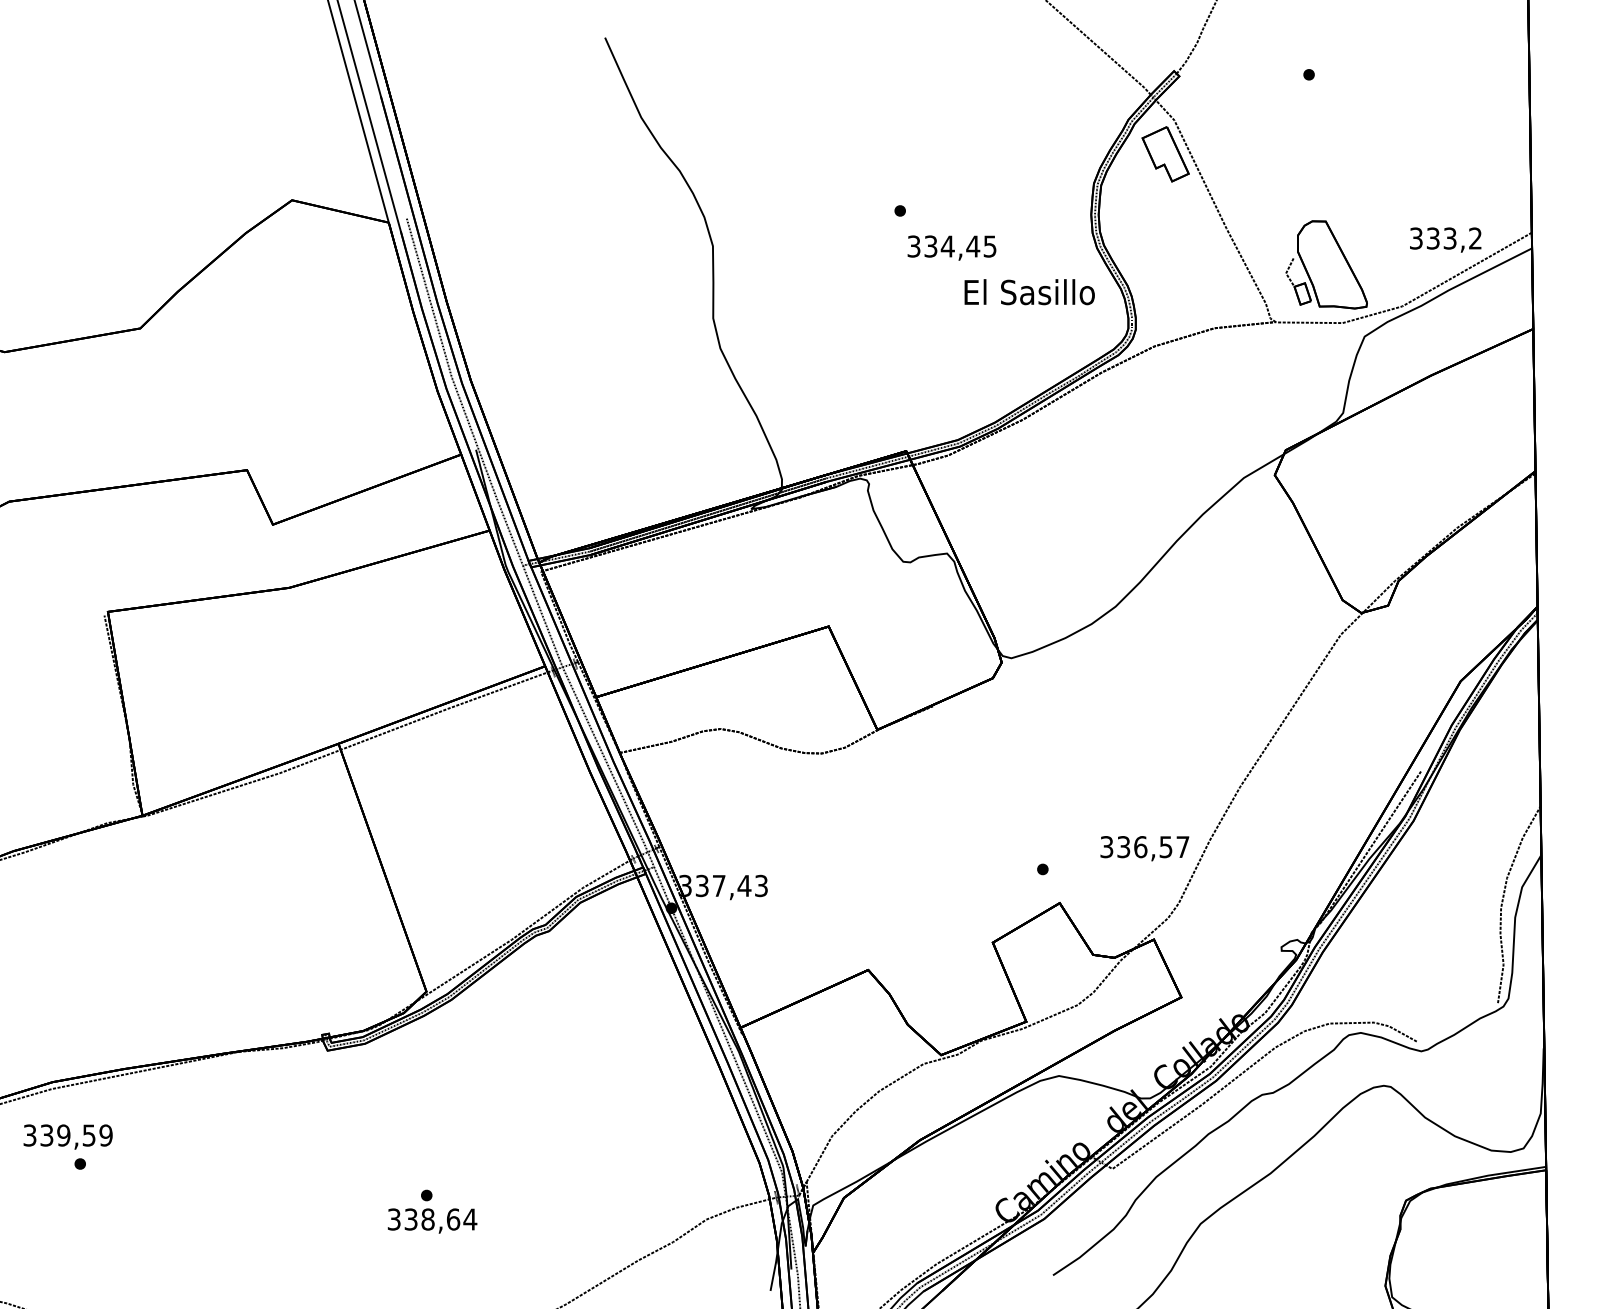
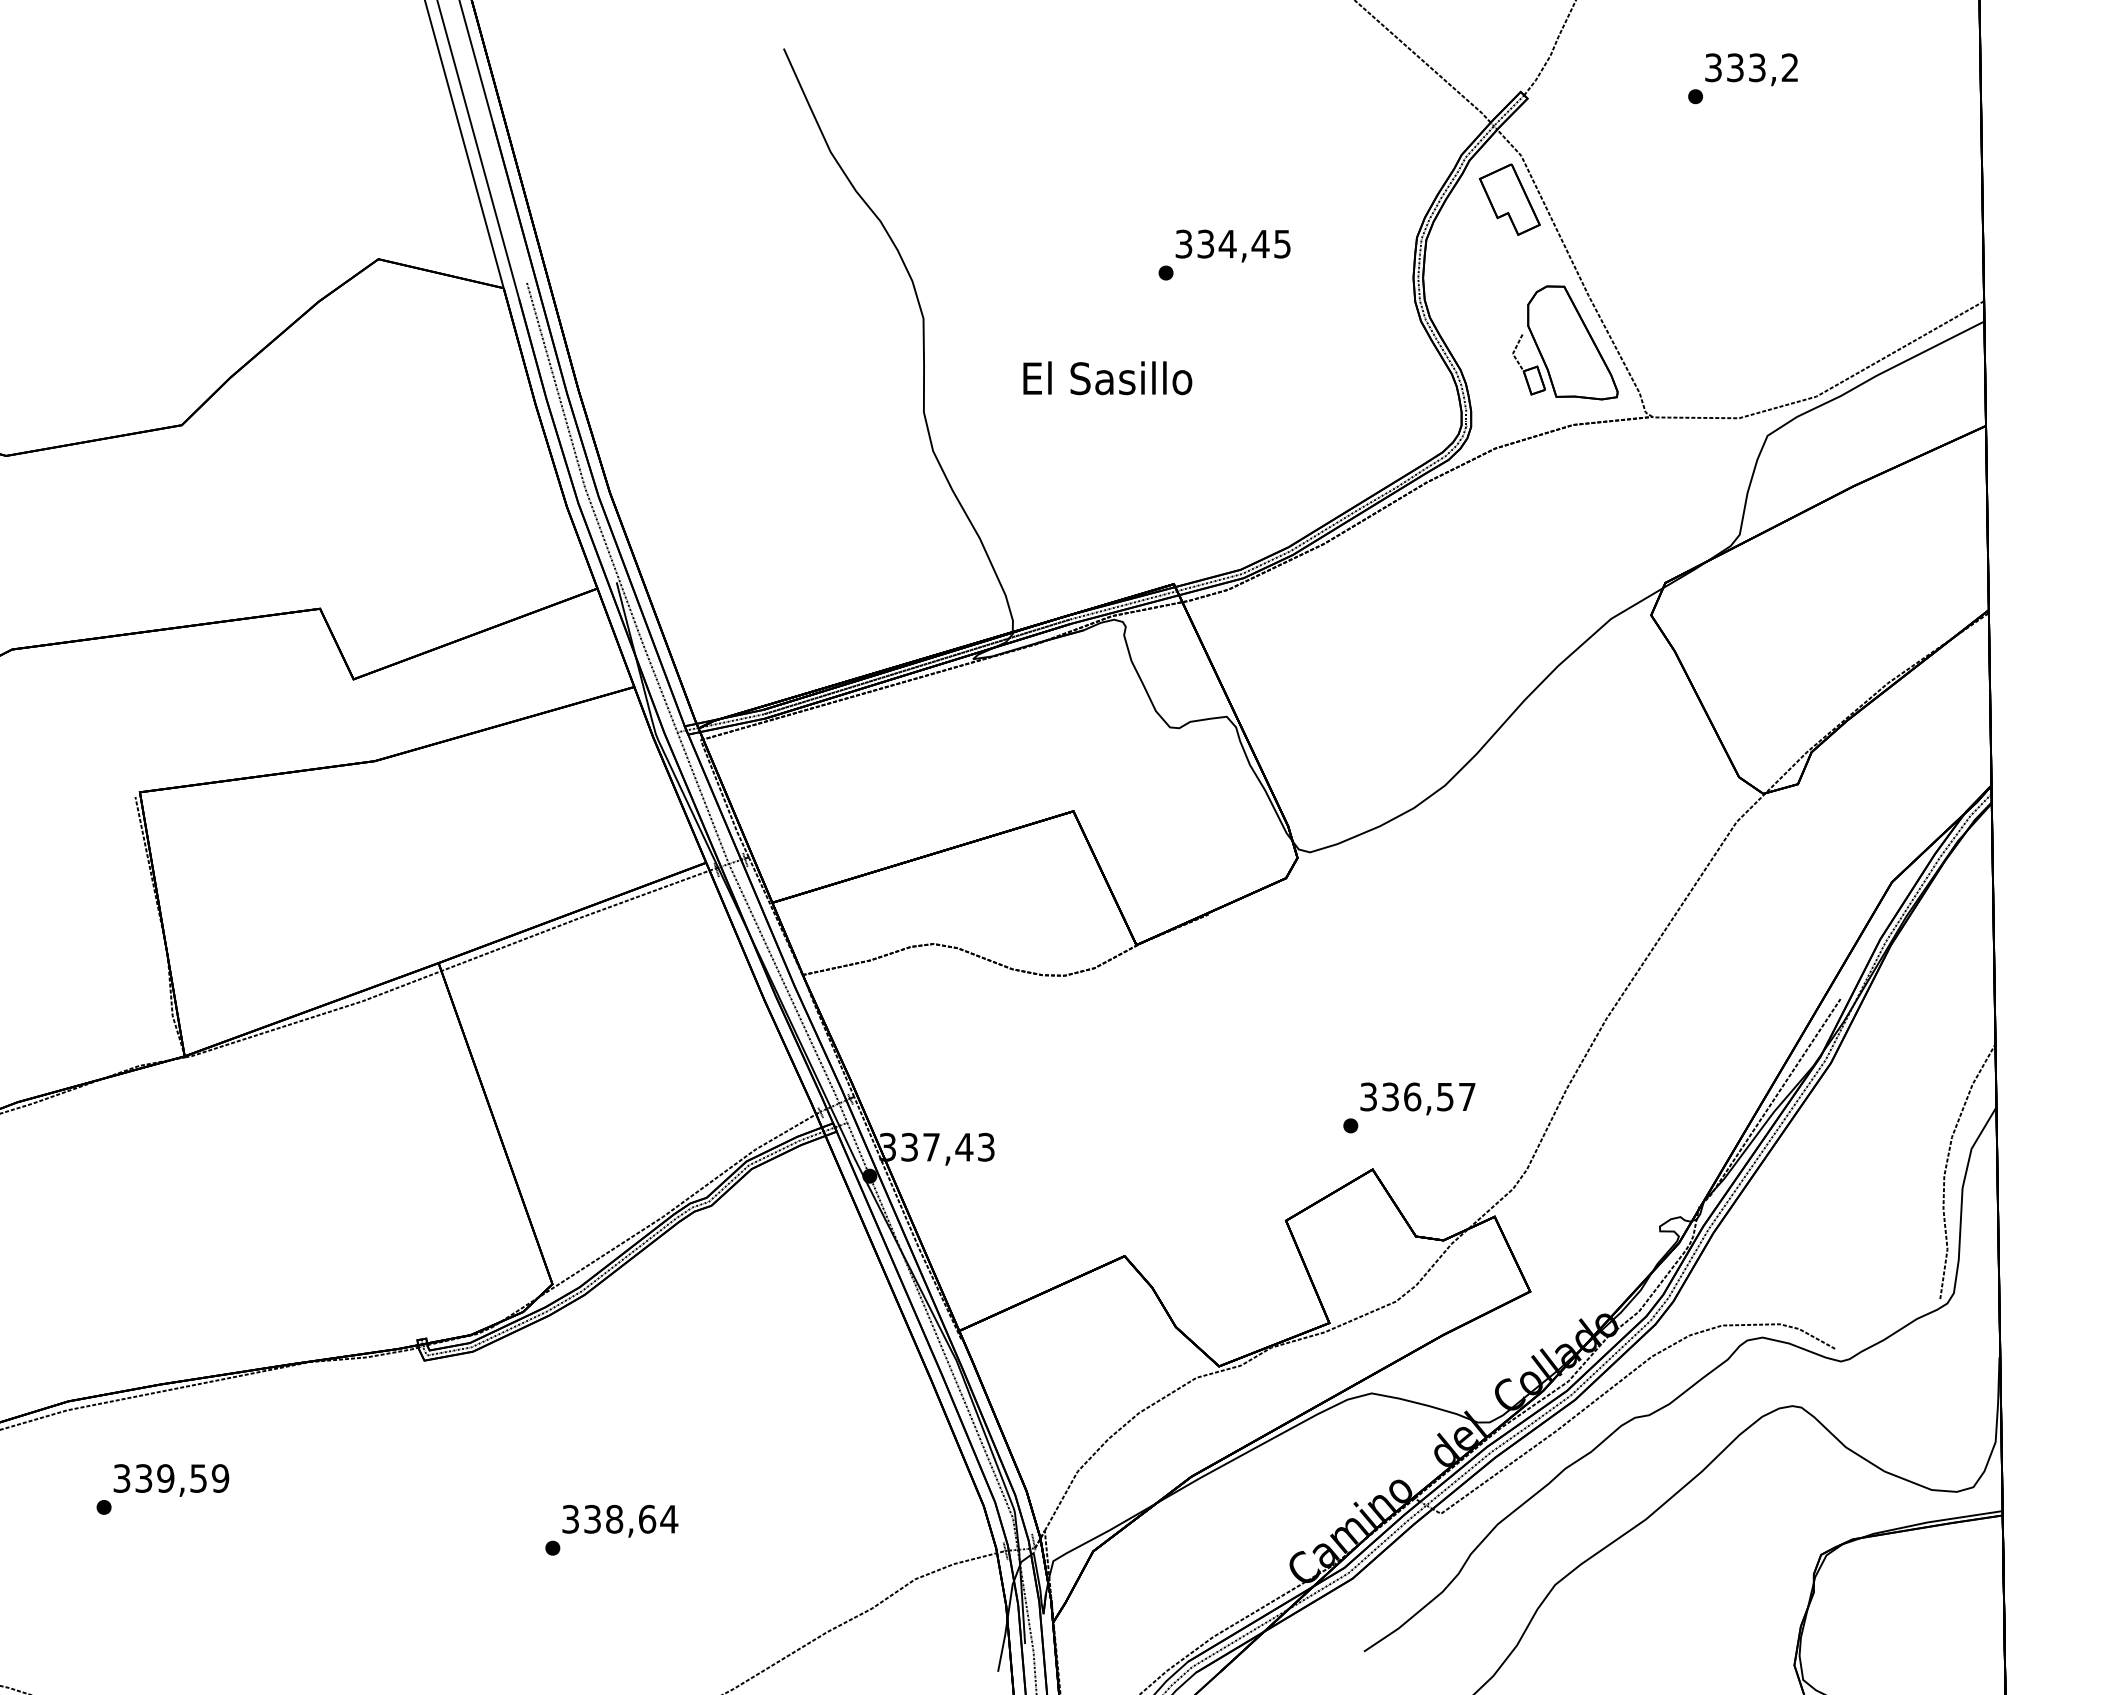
text: (1445, 239) -> (1751, 69), moved
text: (951, 247) -> (1232, 245), moved
part: (1326, 264) -> (1565, 342), moved
text: (1029, 292) -> (1107, 378), moved
text: (1144, 848) -> (1417, 1098), moved
text: (68, 1137) -> (171, 1480), moved
text: (432, 1221) -> (620, 1521), moved

